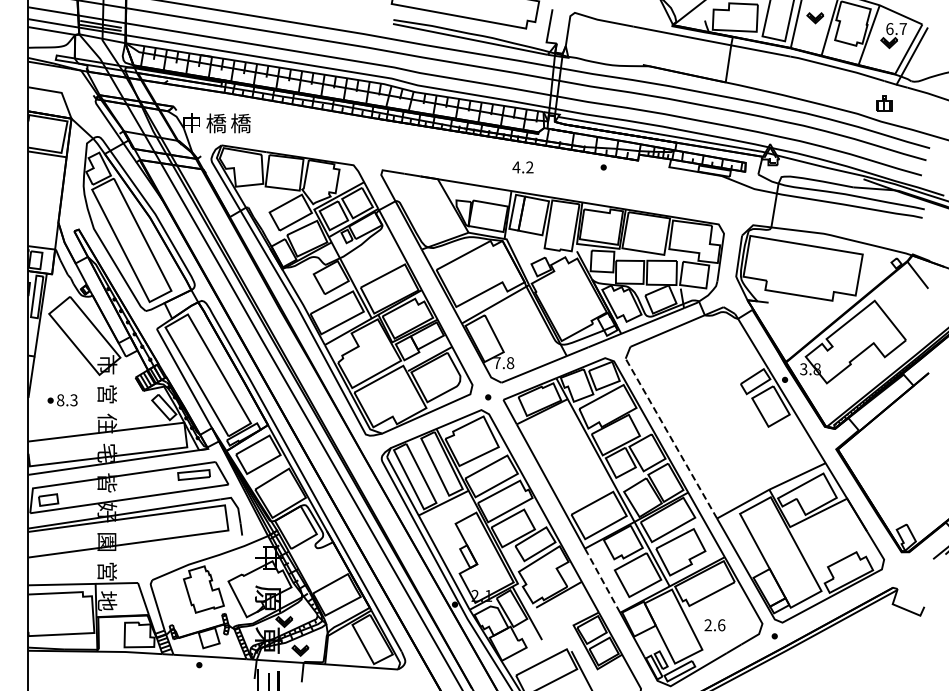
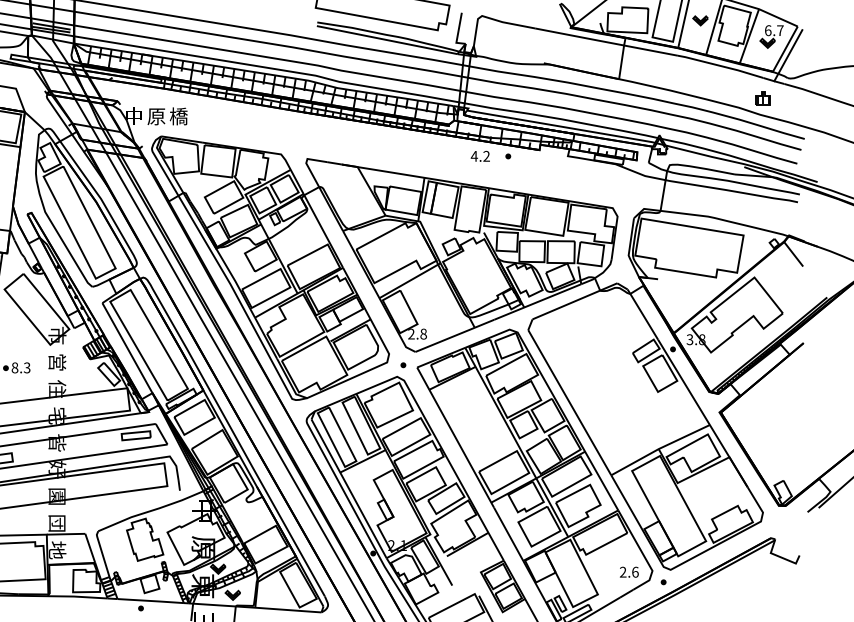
text: (216, 123) -> (156, 116), 橋 -> 原
text: (522, 167) -> (479, 156), moved
text: (496, 362) -> (410, 333), 7.8 -> 2.8
line: (671, 438) -> (569, 402), dashed -> solid
text: (107, 571) -> (57, 523), 営 -> 団
line: (603, 583) -> (508, 534), dashed -> solid
text: (714, 625) -> (628, 572), moved

